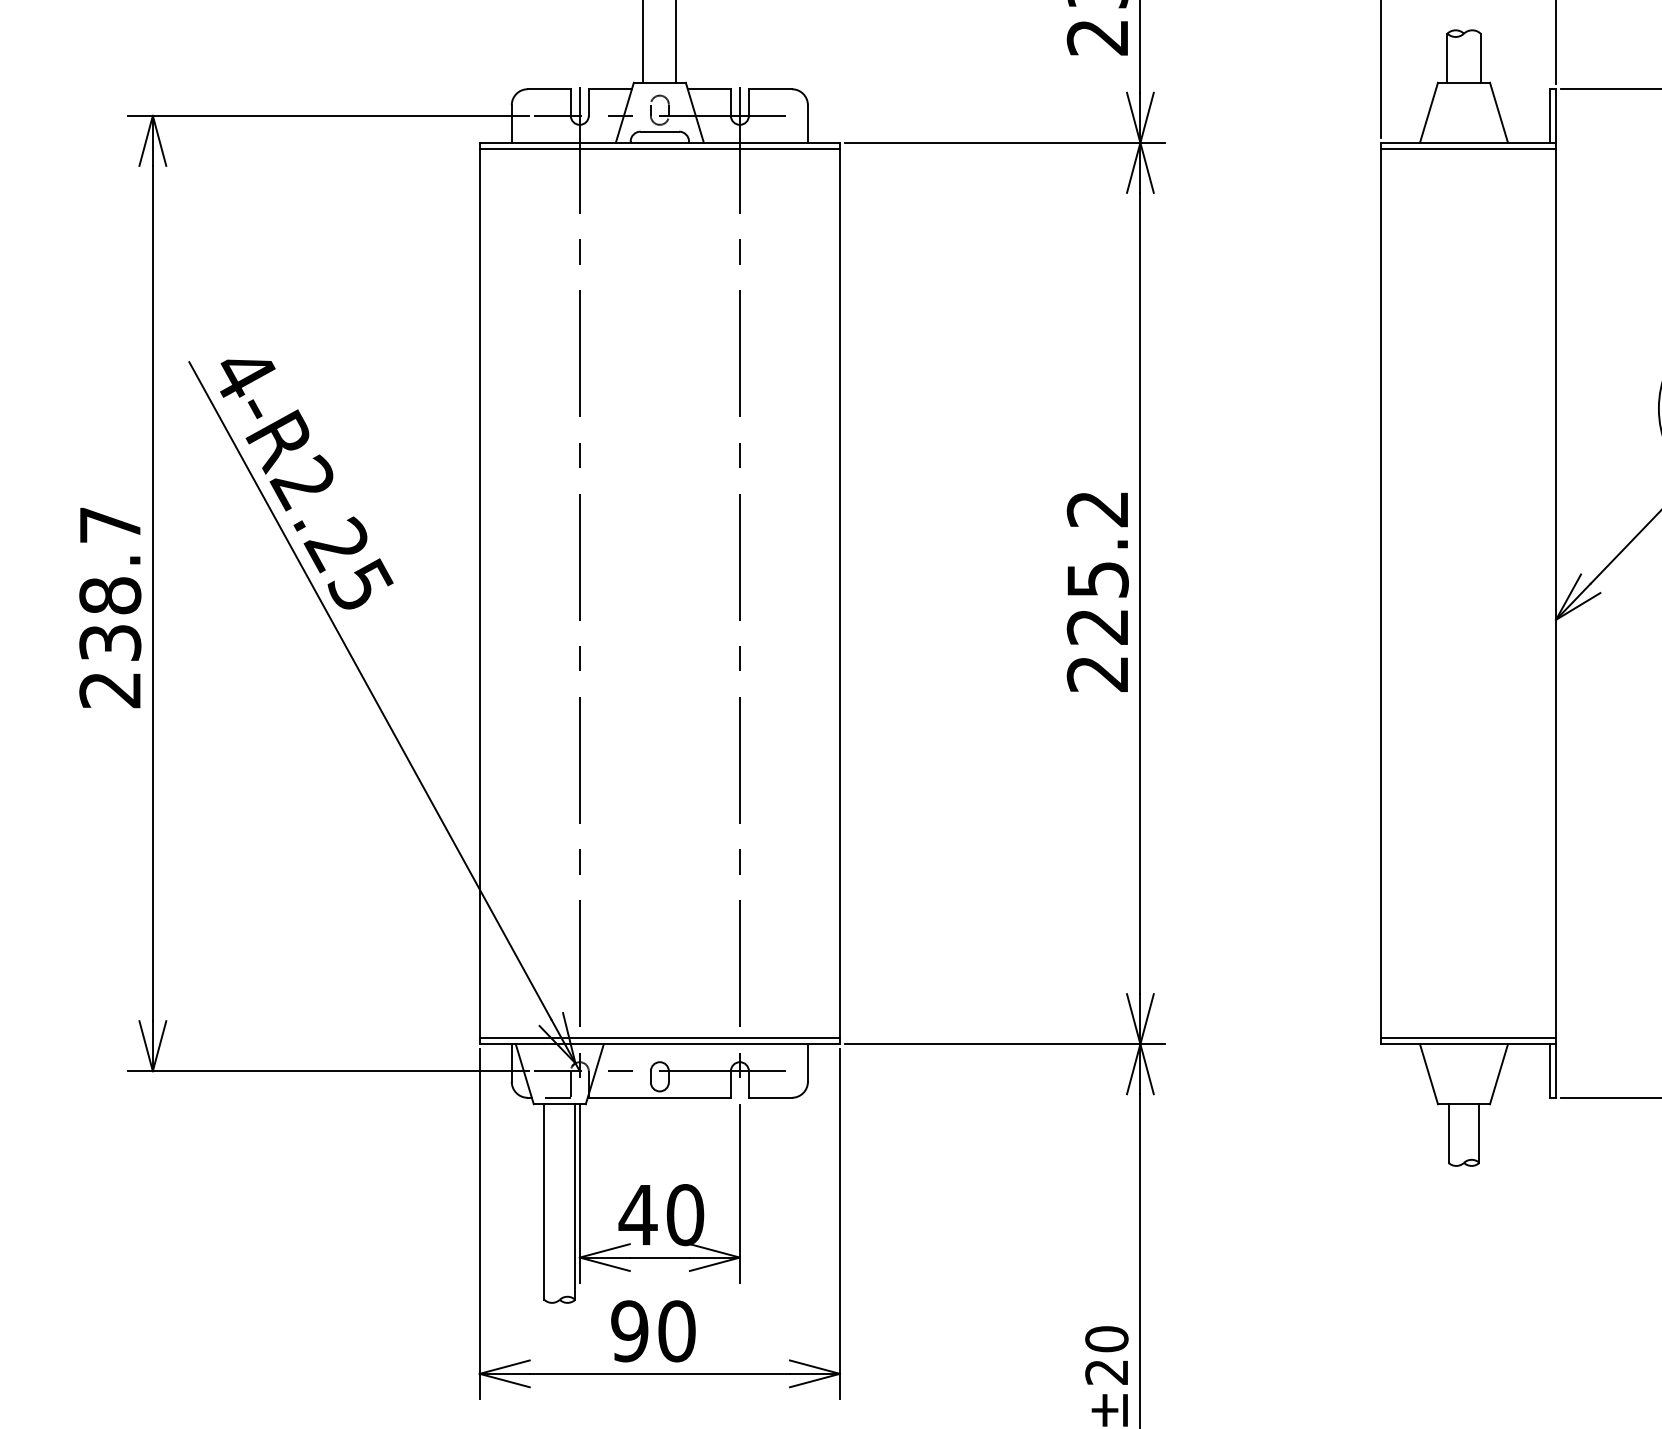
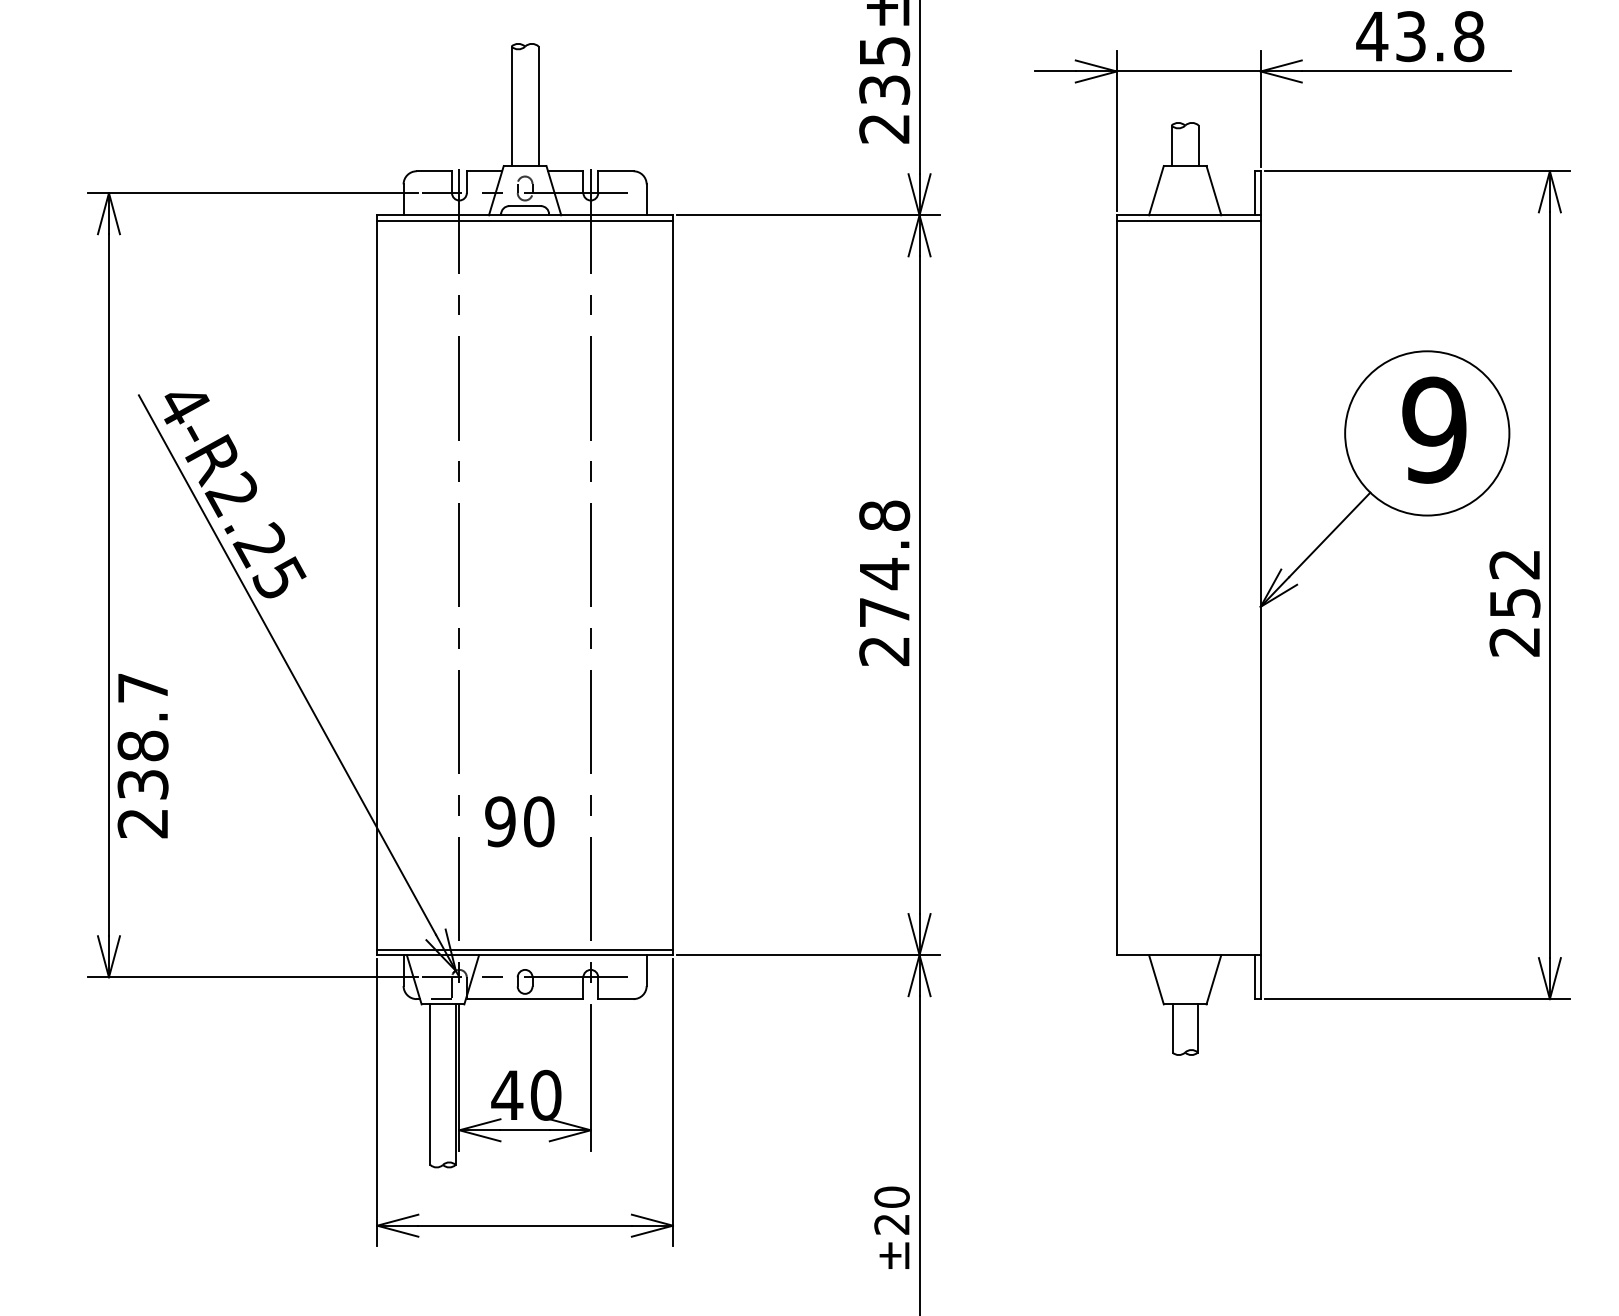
text: (1097, 567) -> (884, 563), 225.2 -> 274.8
text: (109, 608) -> (142, 756), moved
line: (1468, 1037) -> (1188, 949), removed
text: (653, 1330) -> (519, 821), moved

